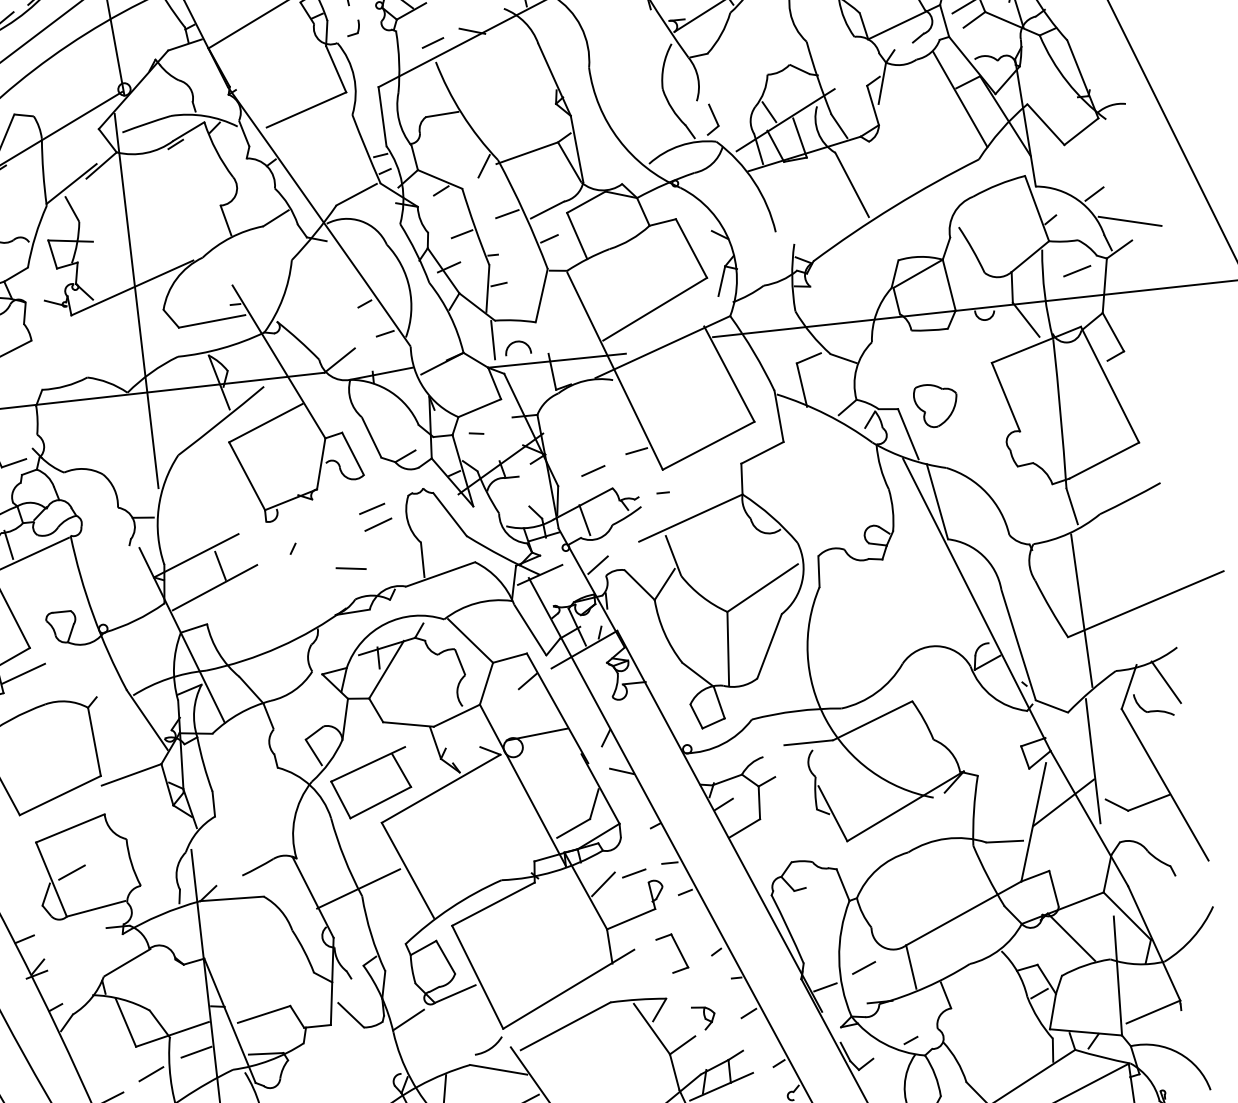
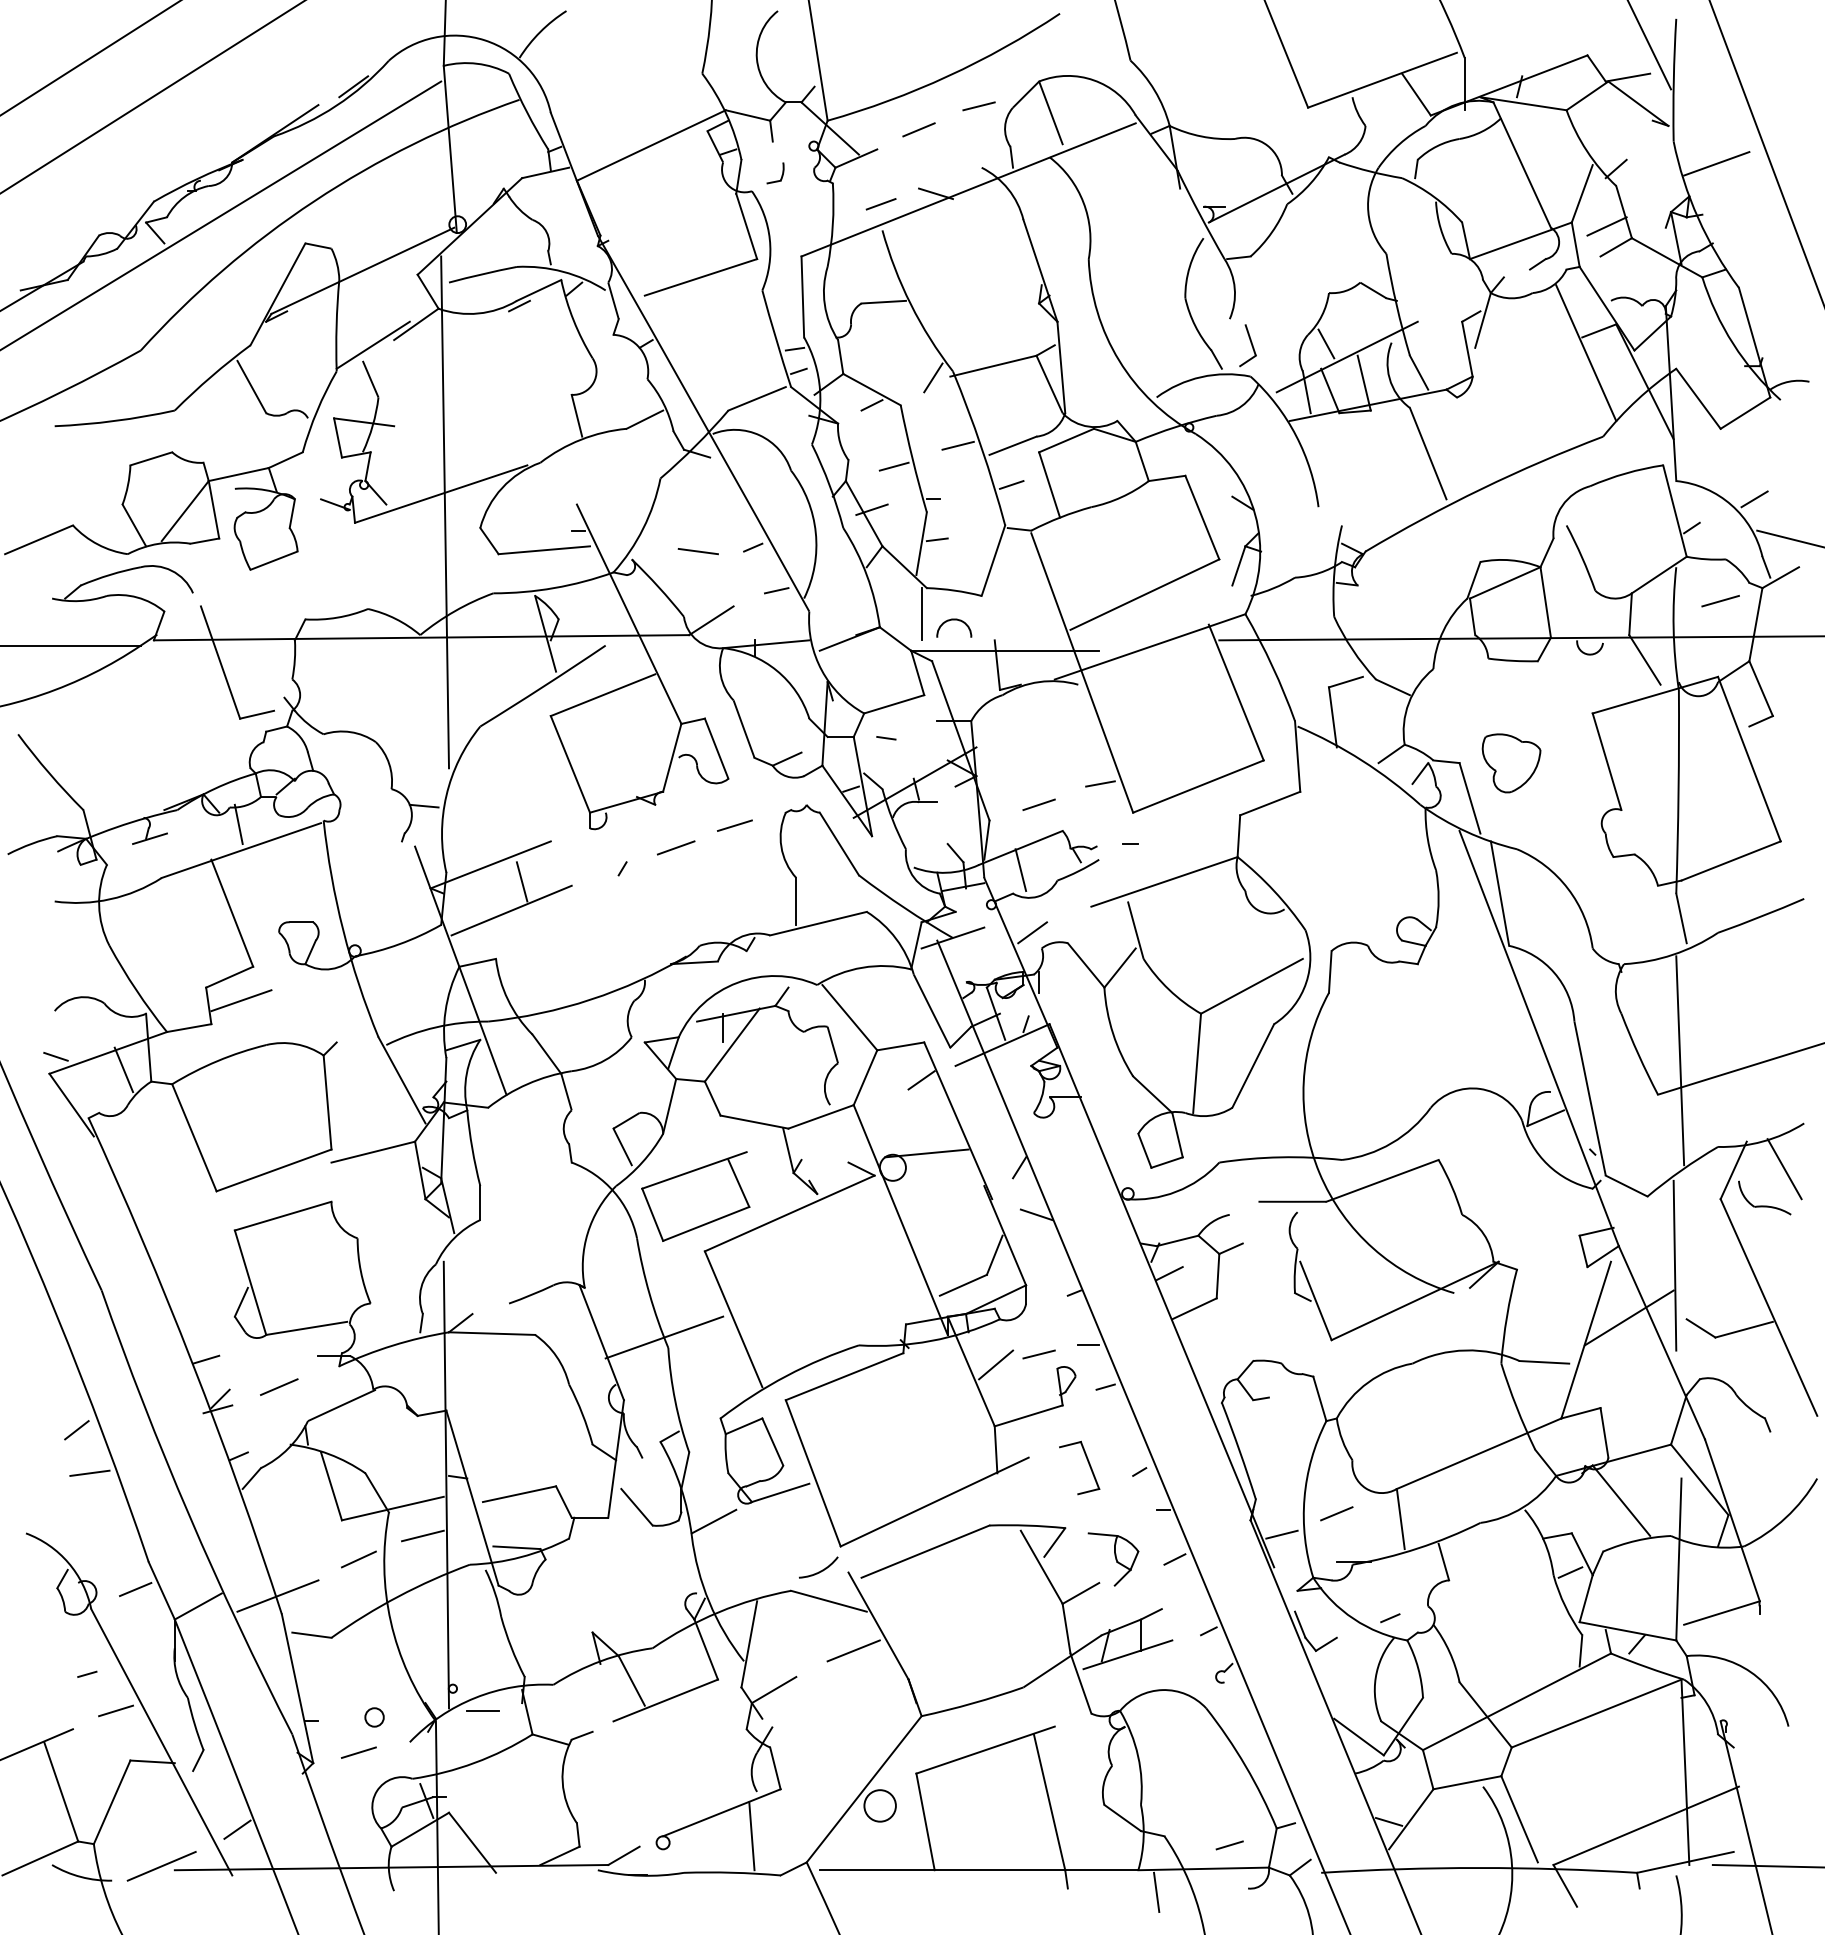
line: (378, 524) -> (676, 847), moved
line: (350, 568) -> (697, 551), moved
line: (72, 872) -> (279, 1386), moved
part: (703, 1018) -> (1113, 1559), size x1.67

